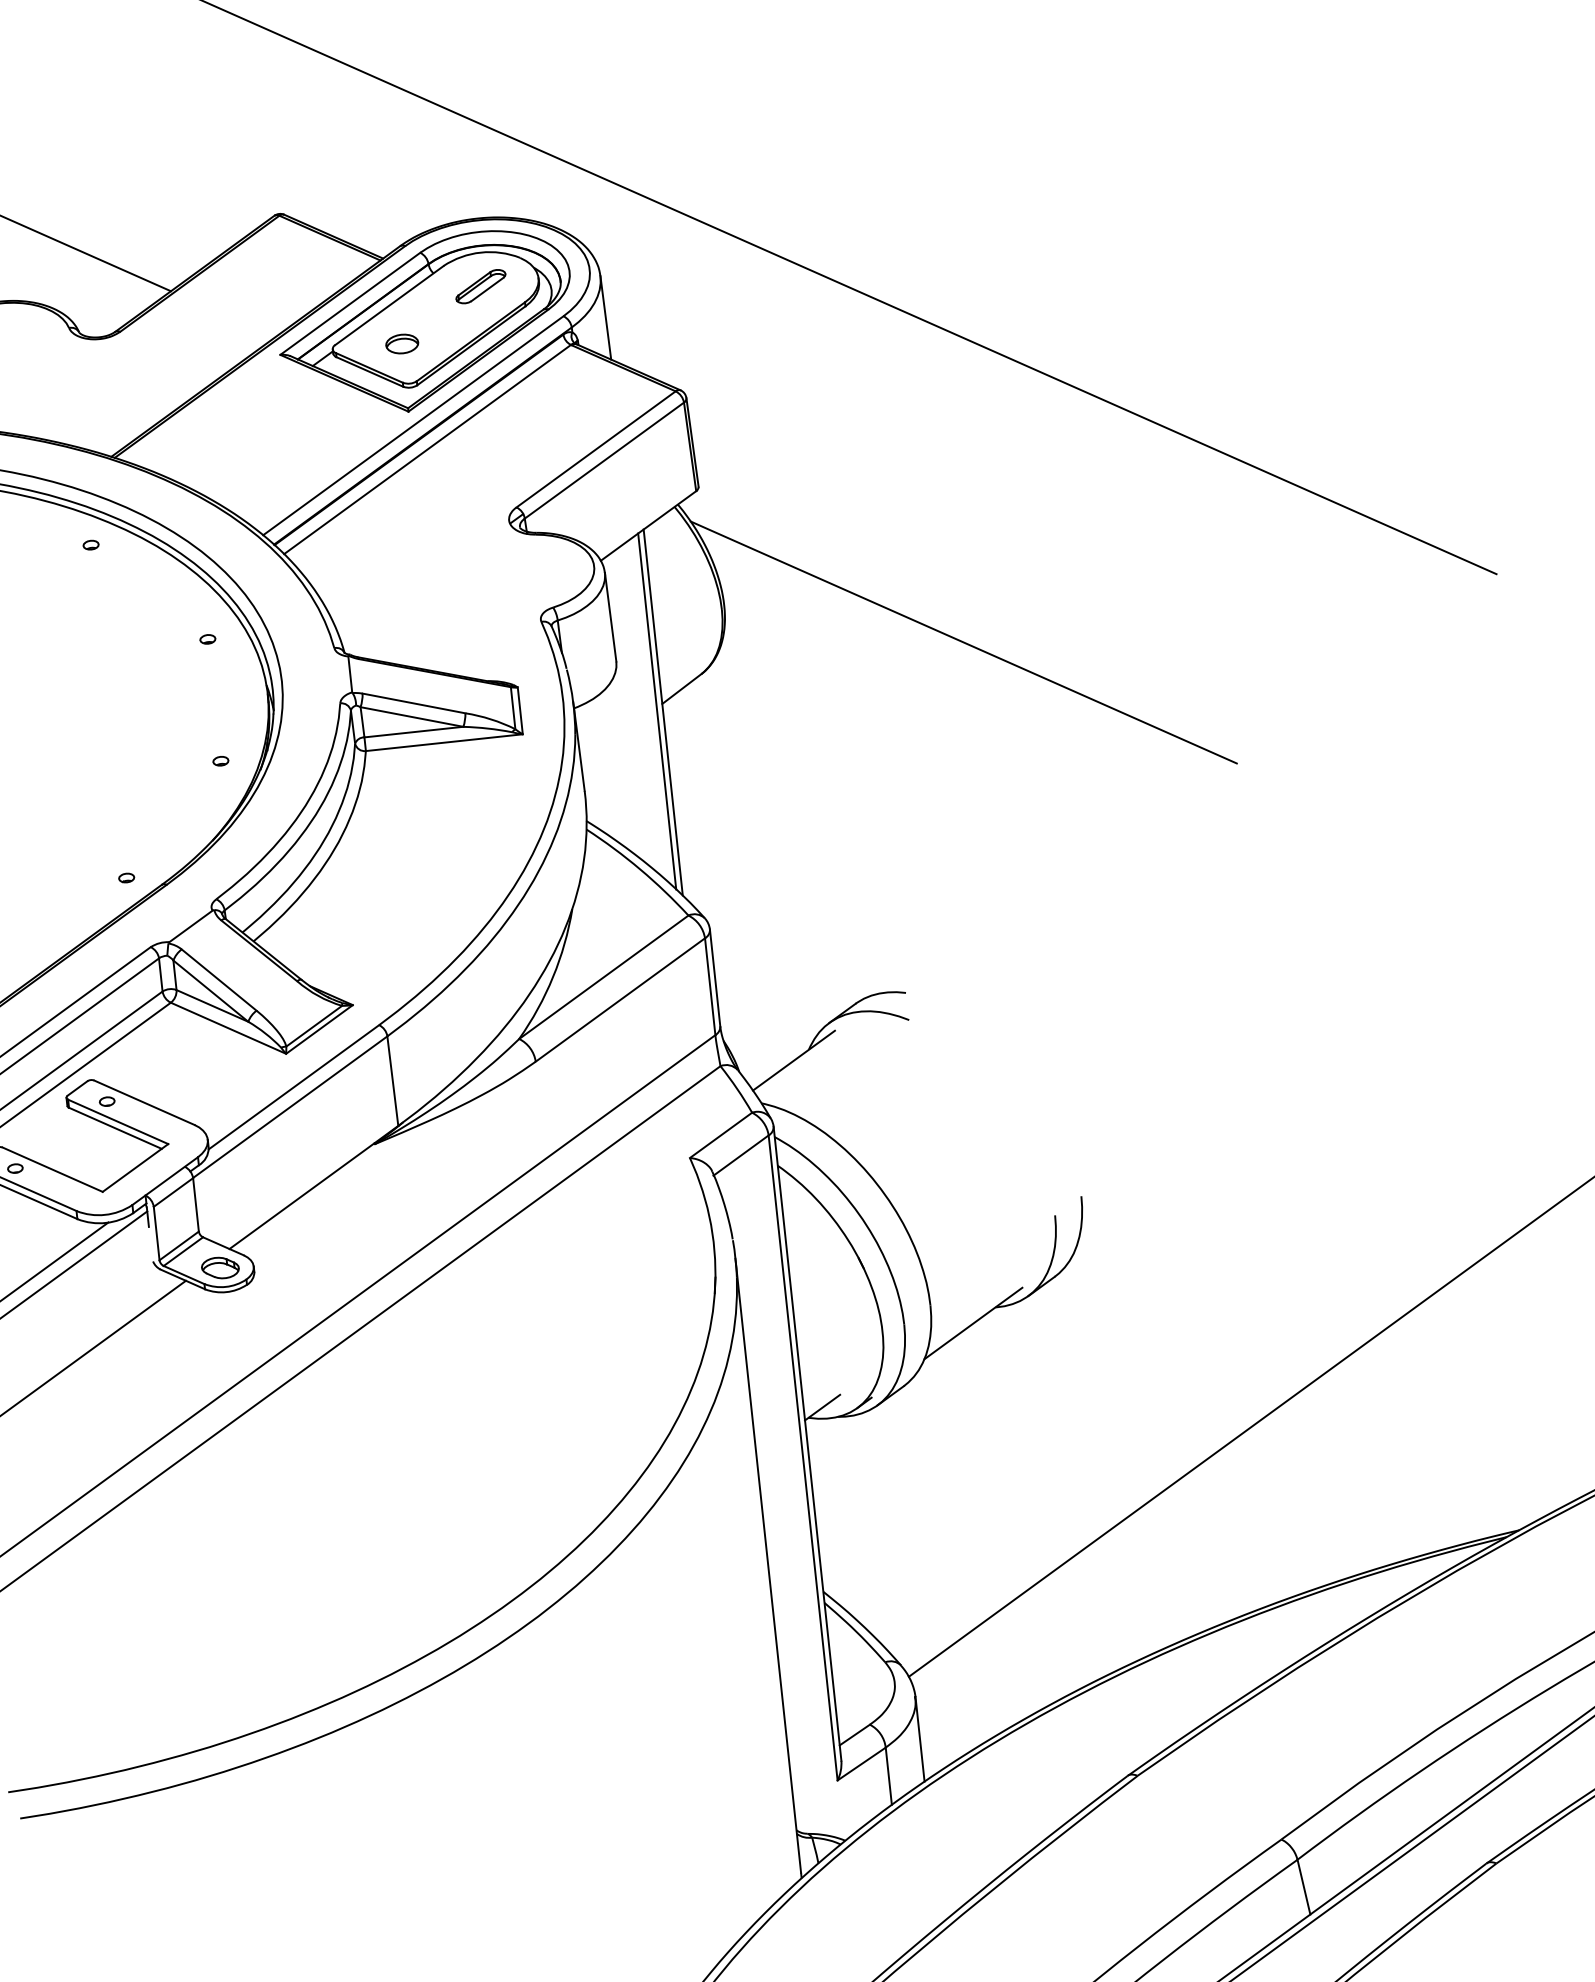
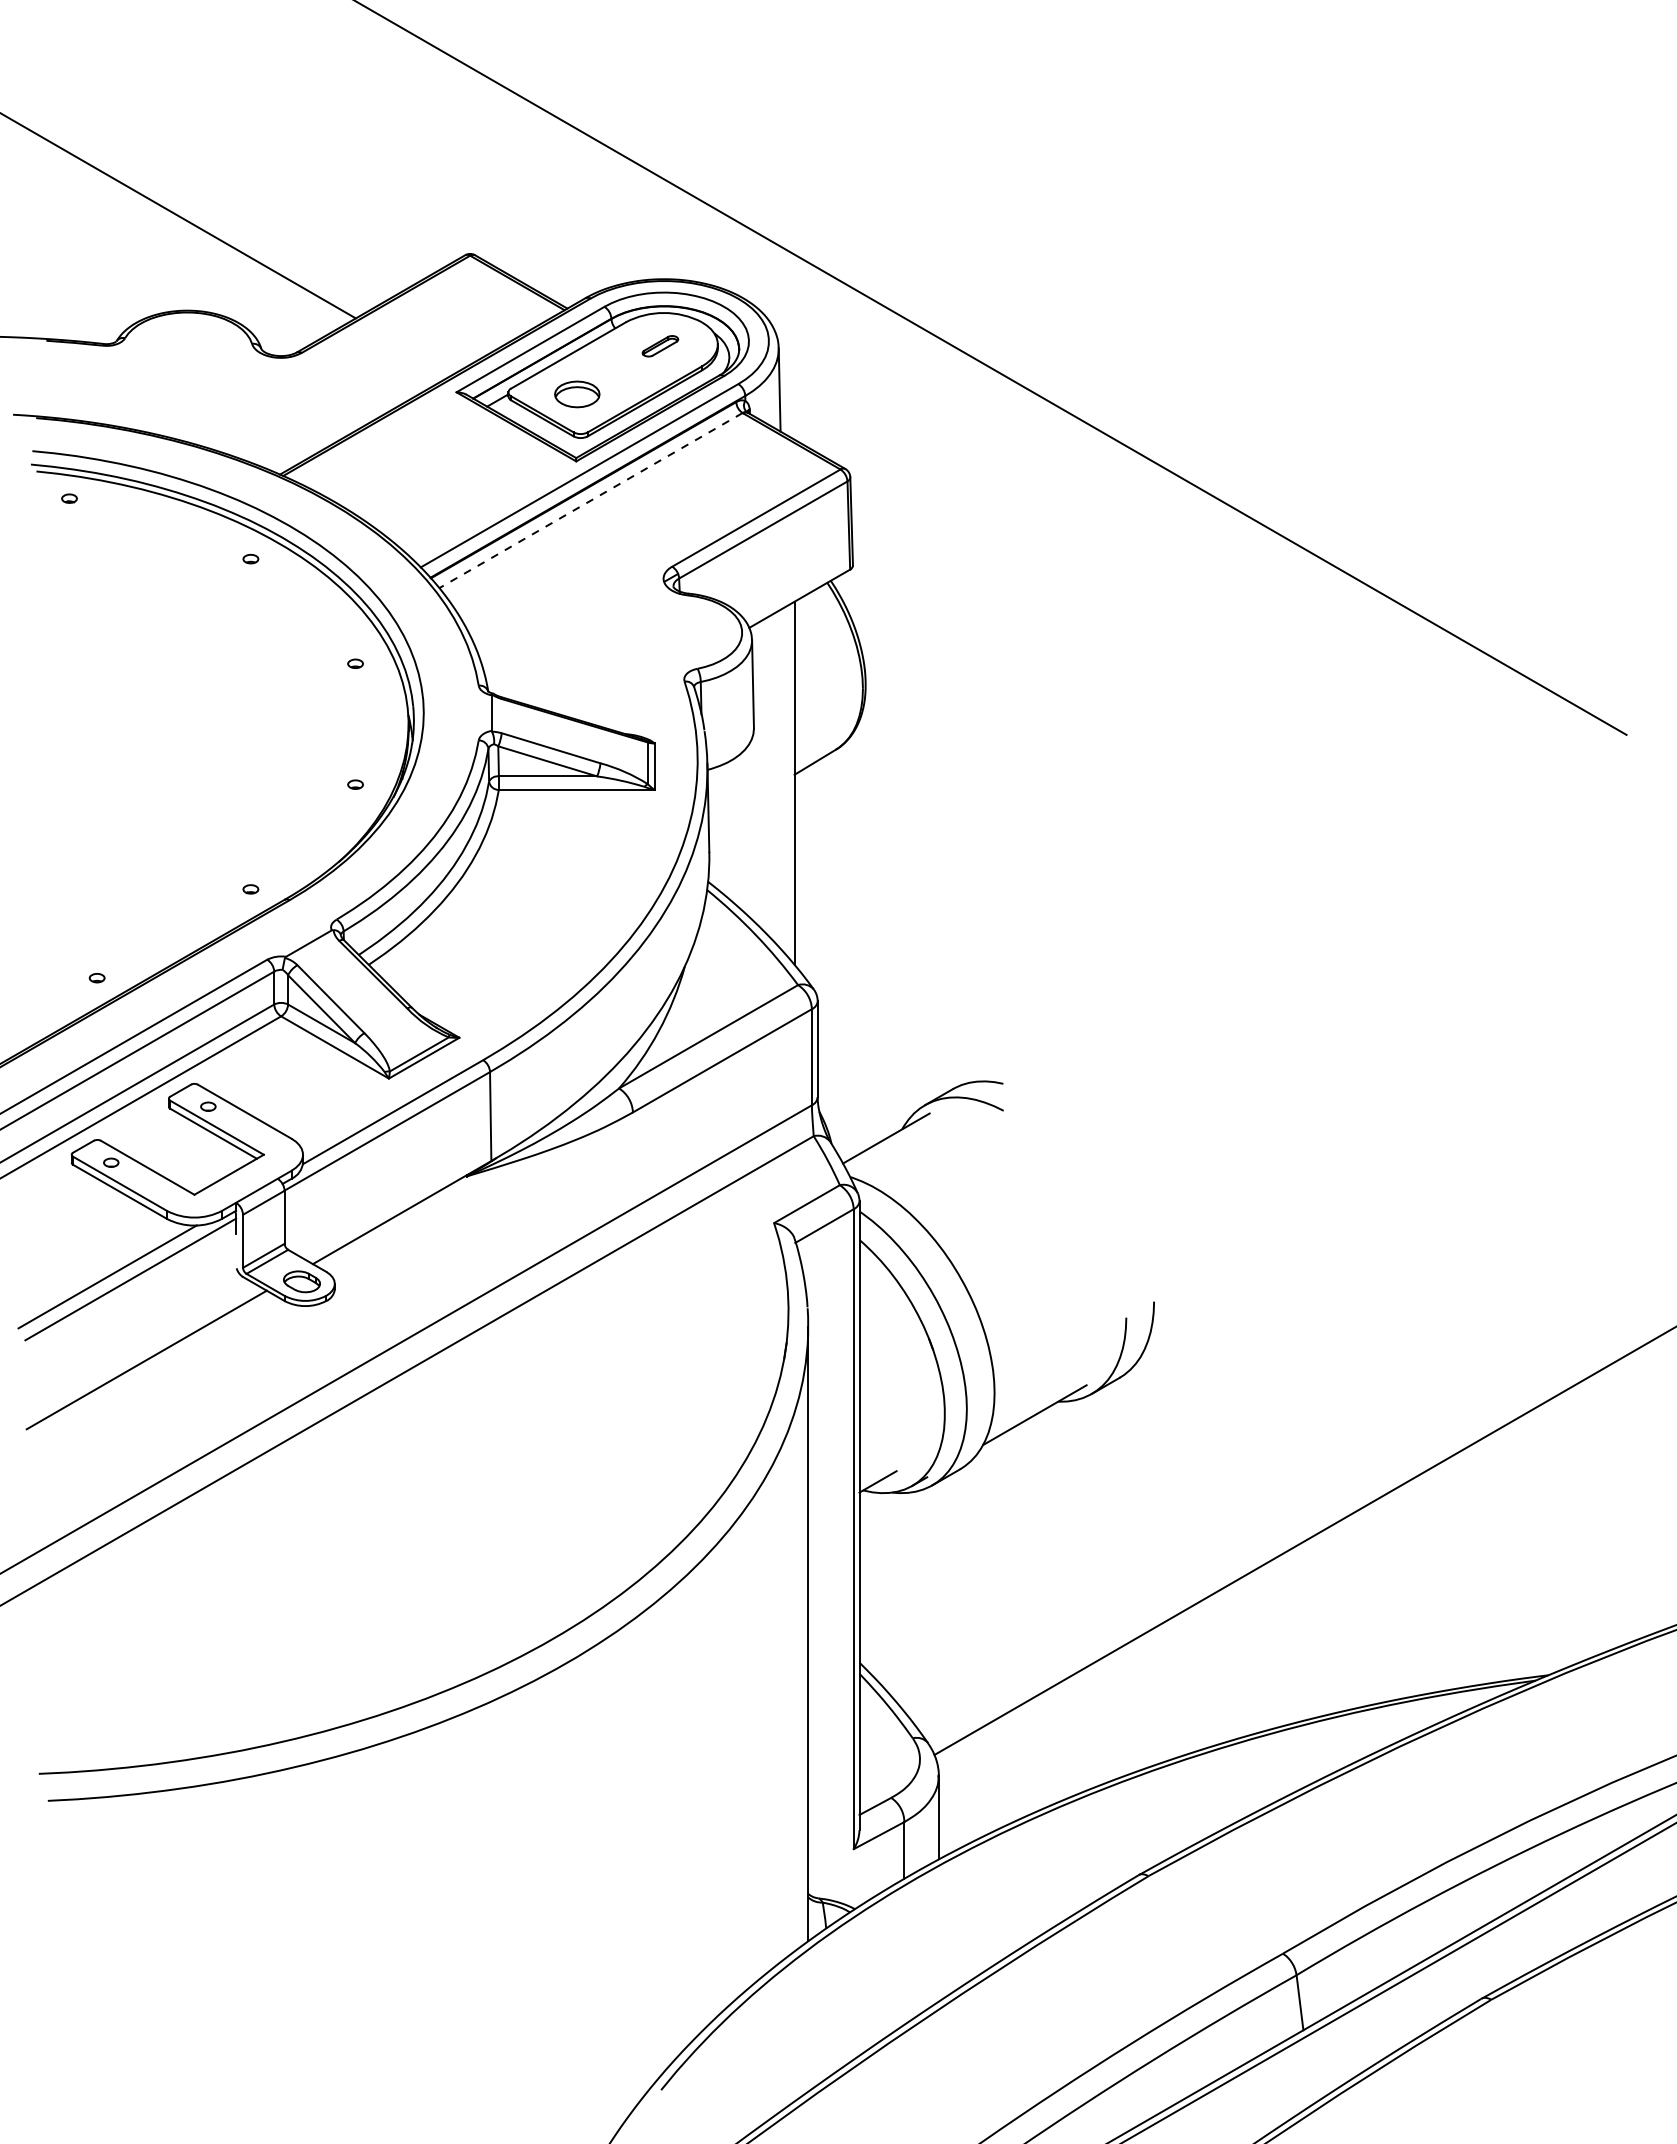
part: (480, 285) -> (660, 345), size x0.7
part: (401, 344) -> (576, 394), size x1.4
line: (427, 449) -> (590, 500), solid -> dashed
line: (963, 641) -> (1096, 745), removed
line: (656, 711) -> (788, 781), removed

